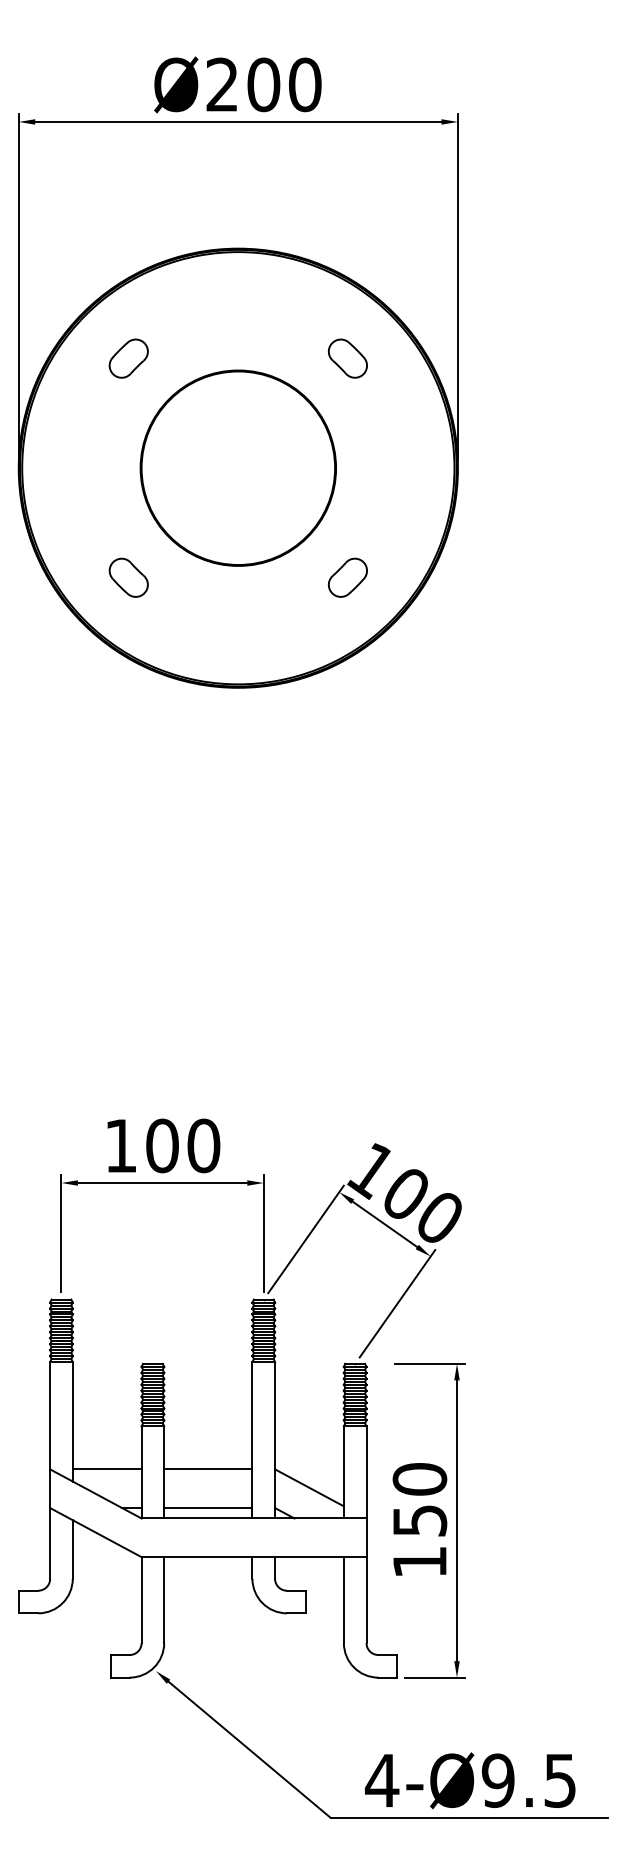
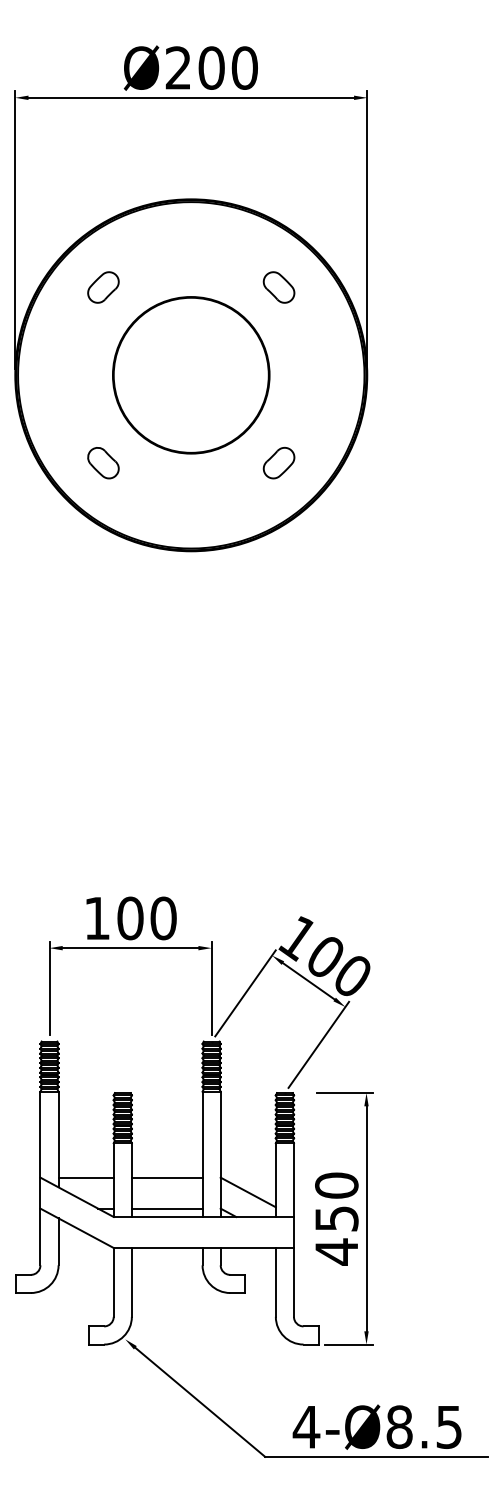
text: (419, 1562) -> (336, 1252), 150 -> 450
text: (497, 1780) -> (398, 1426), 4-Ø9.5 -> 4-Ø8.5

